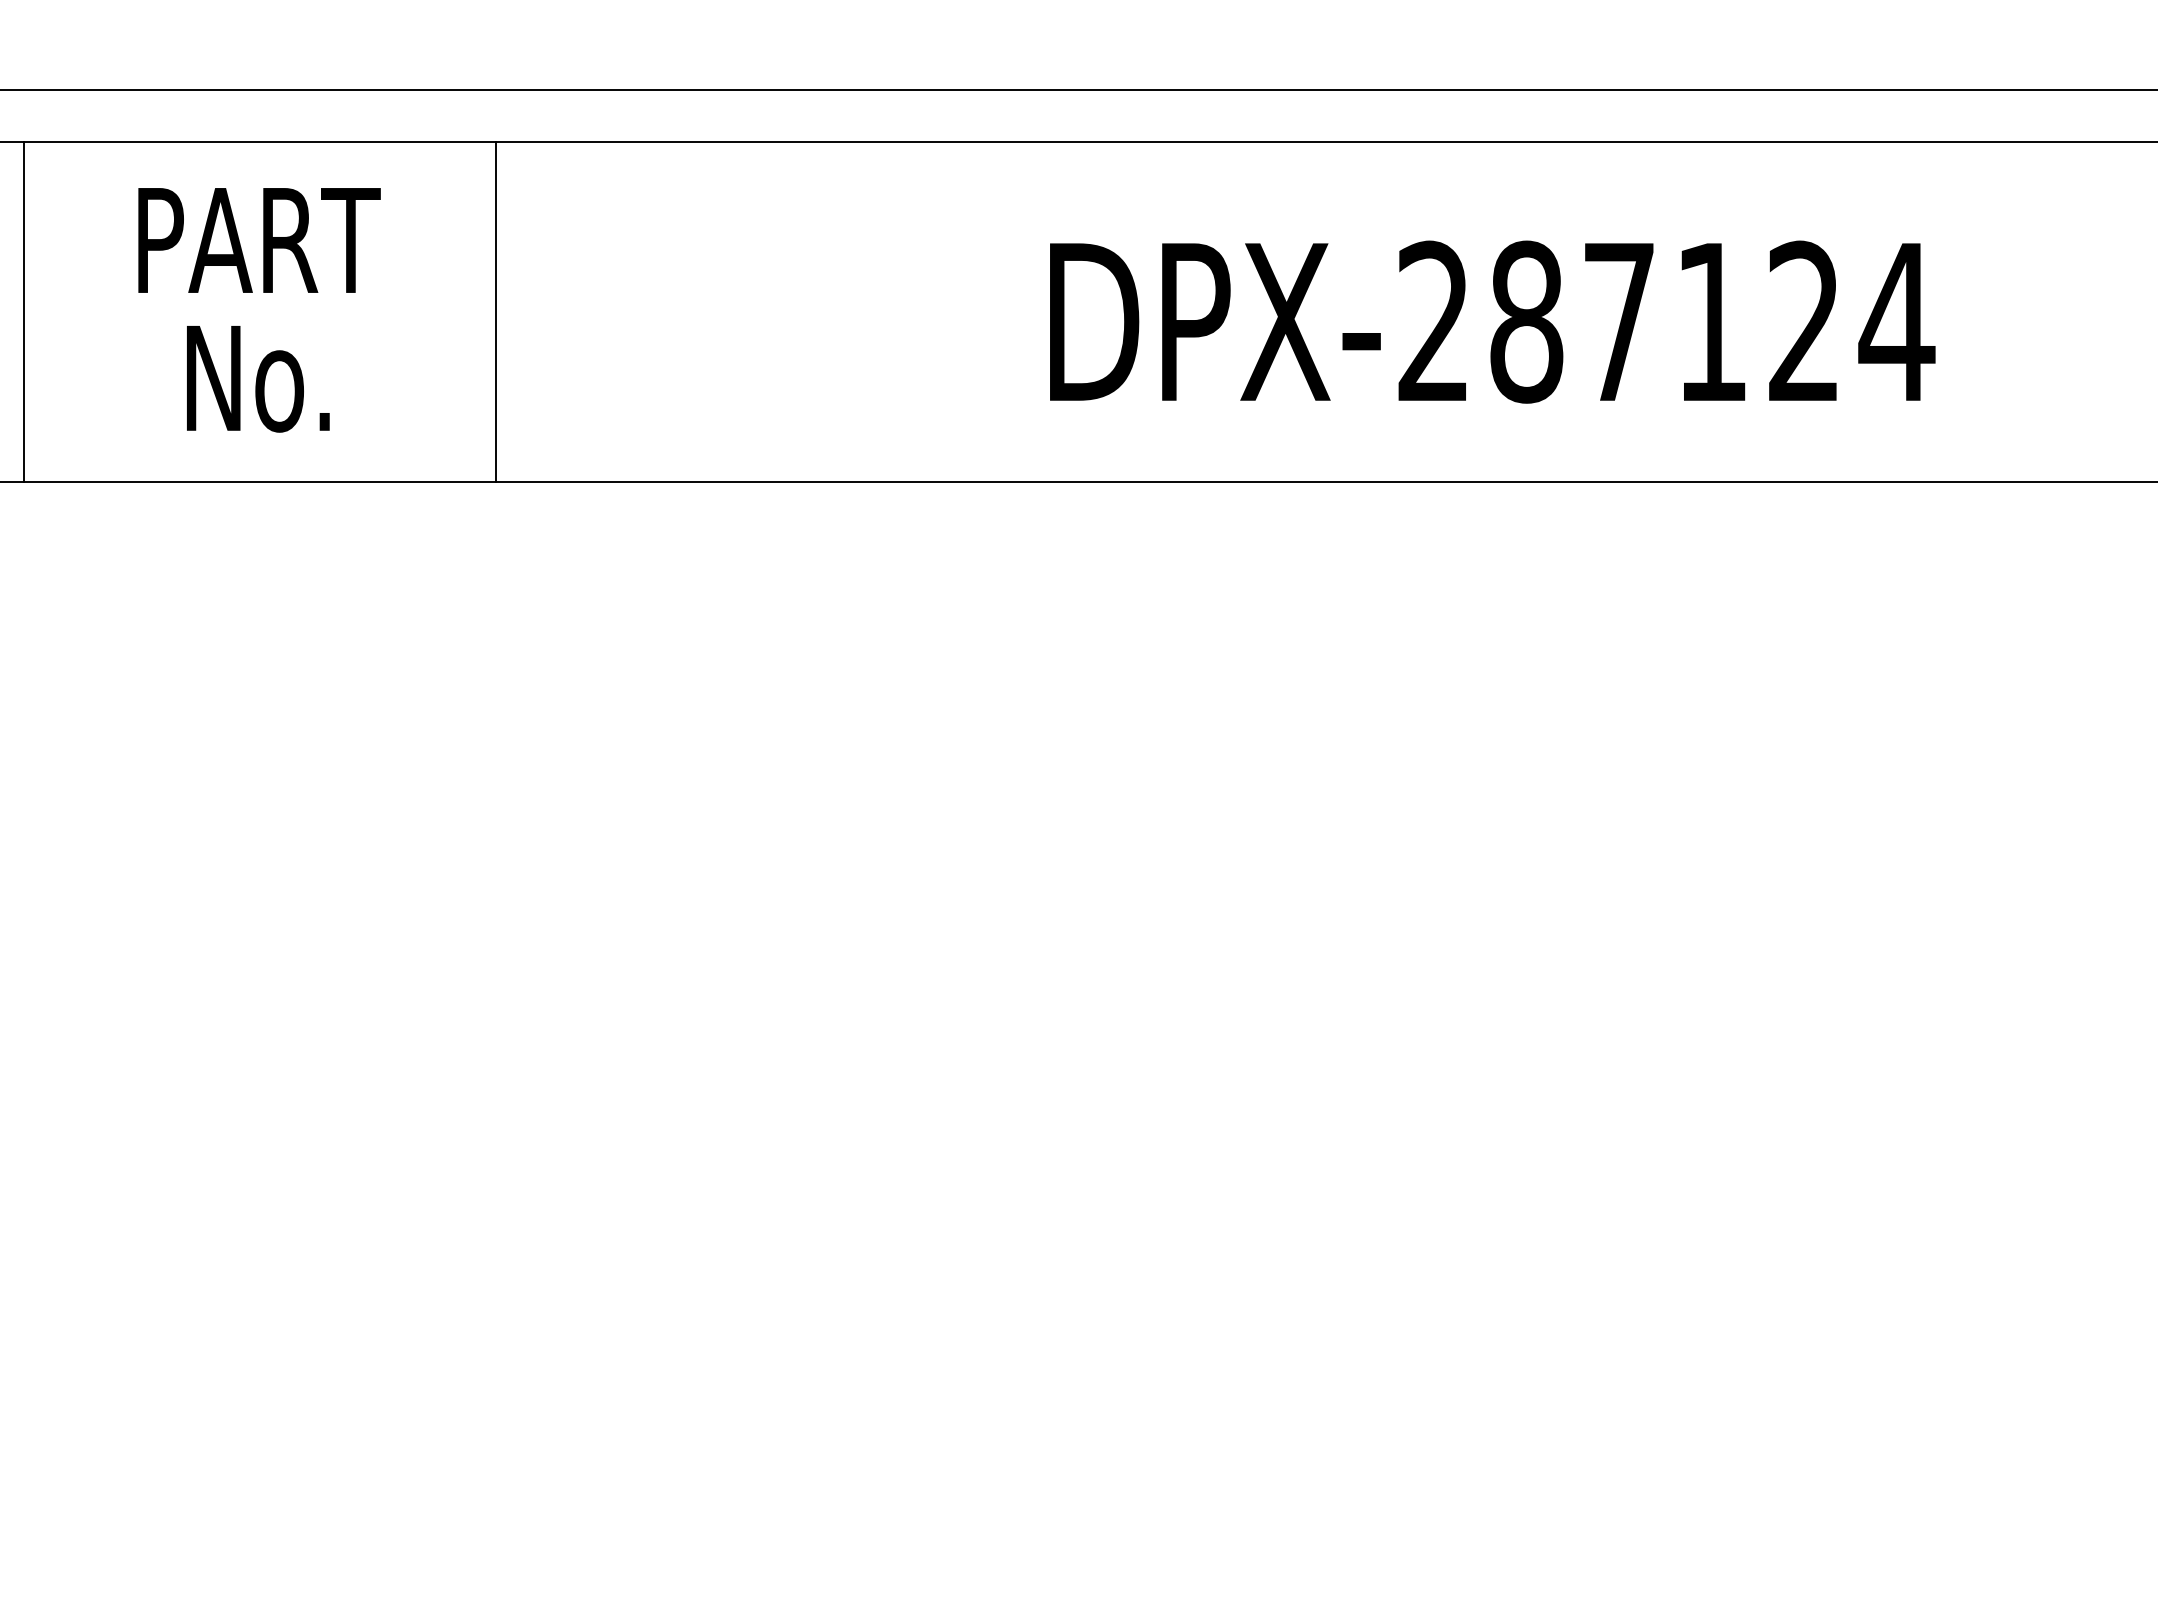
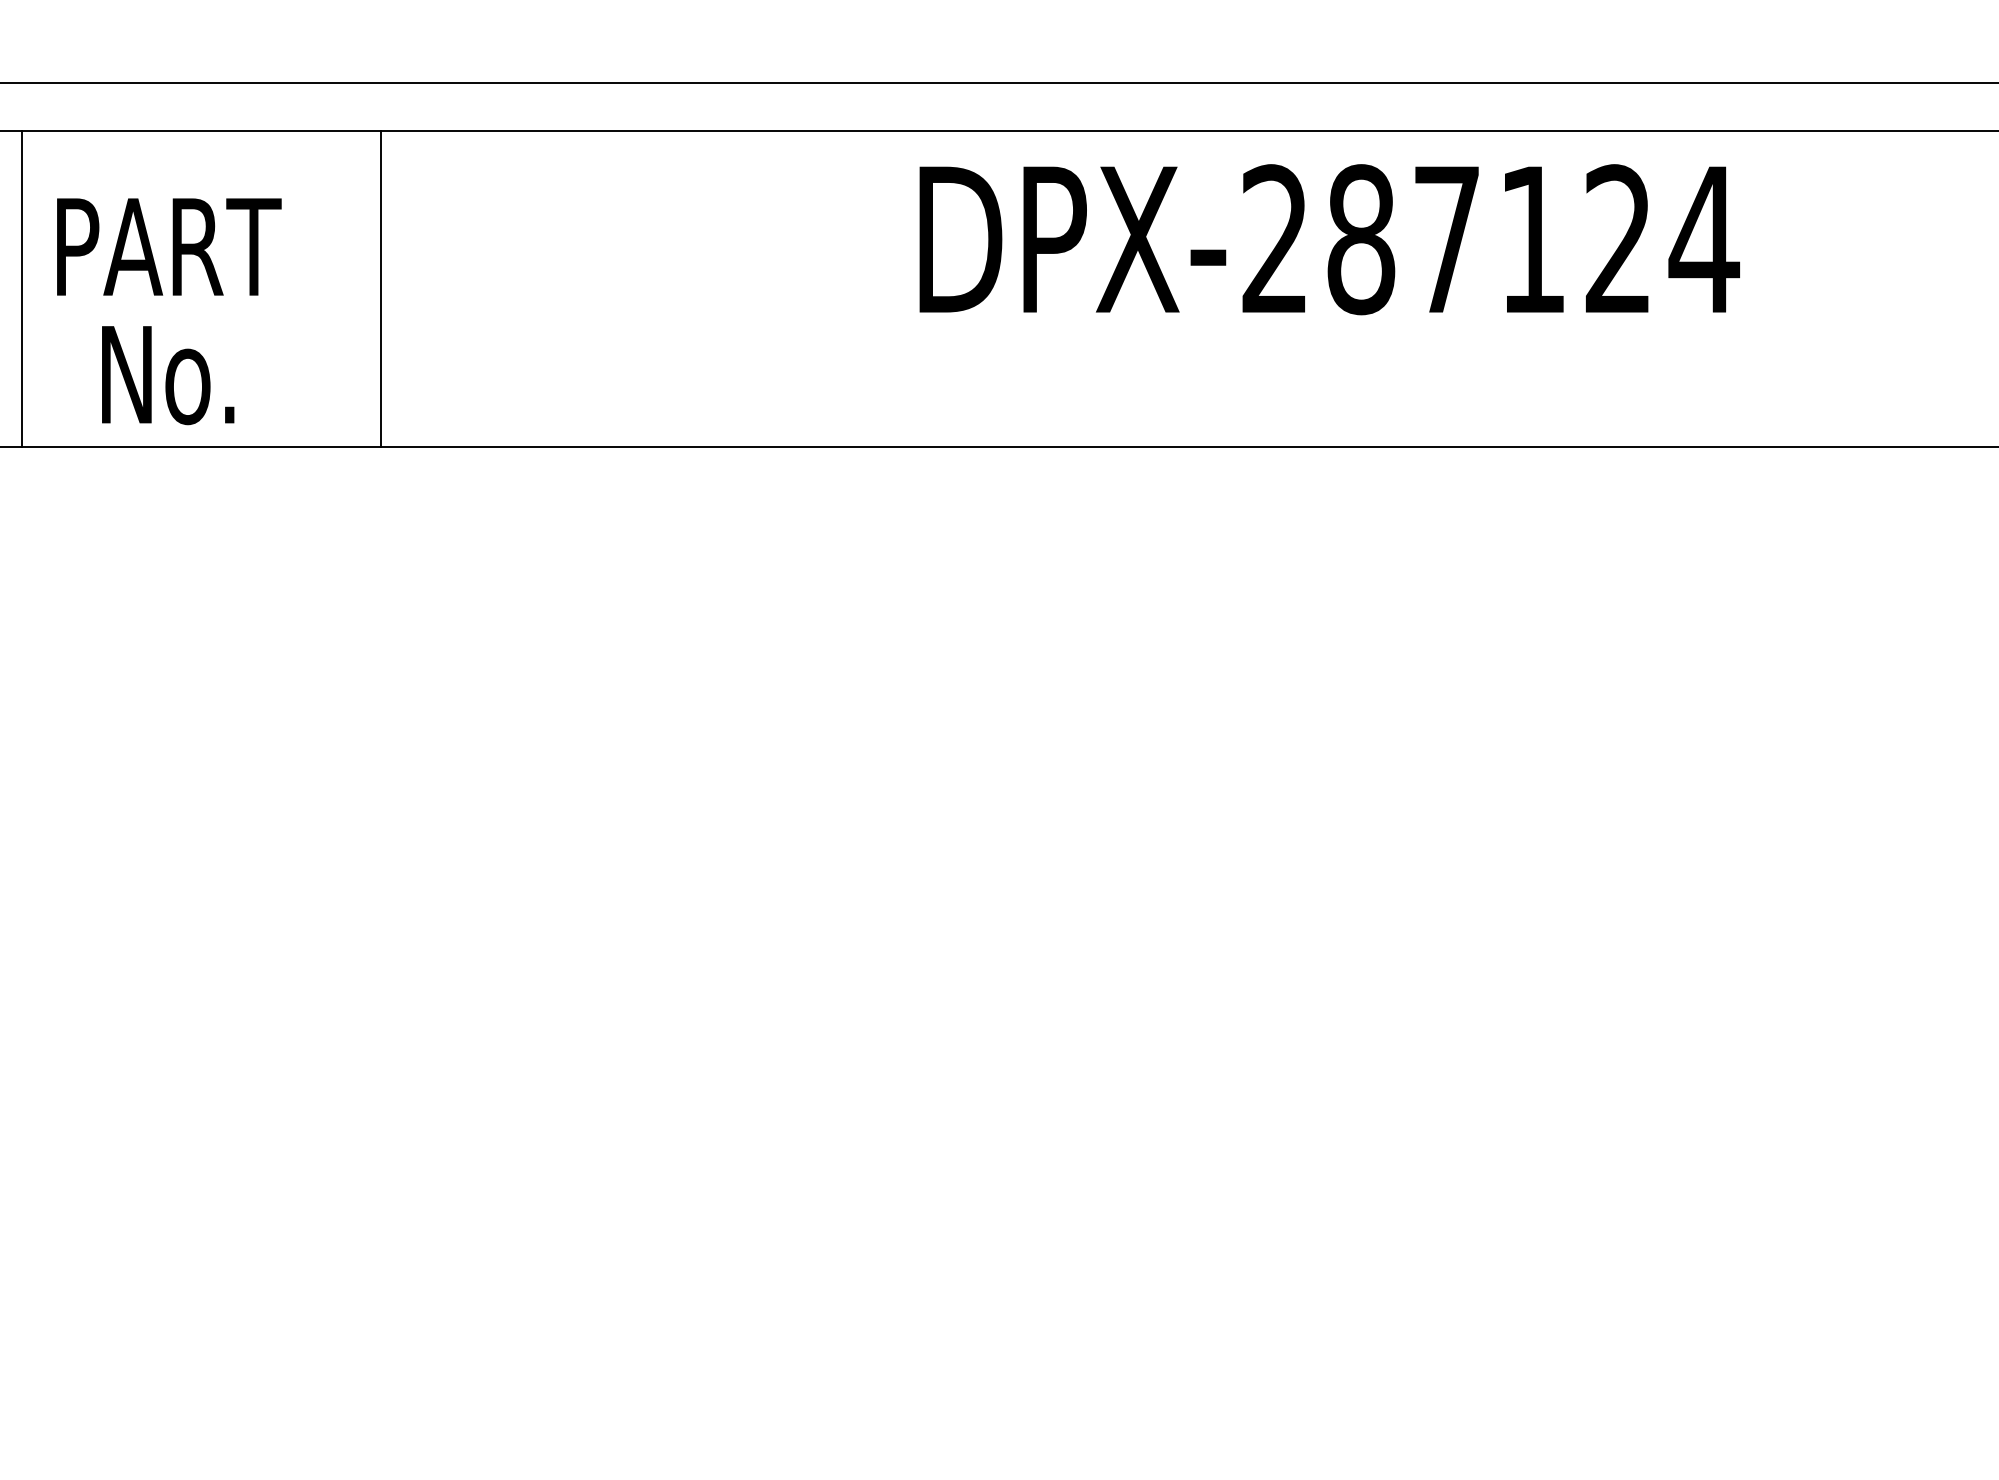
text: (259, 310) -> (169, 311), moved
line: (495, 311) -> (380, 288), moved
text: (1492, 321) -> (1329, 239), moved

